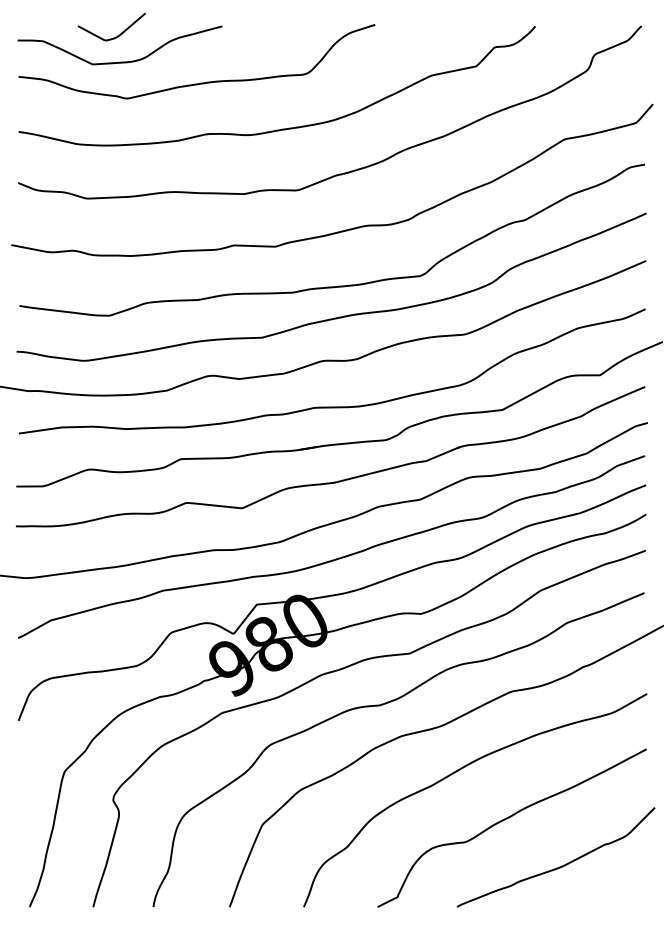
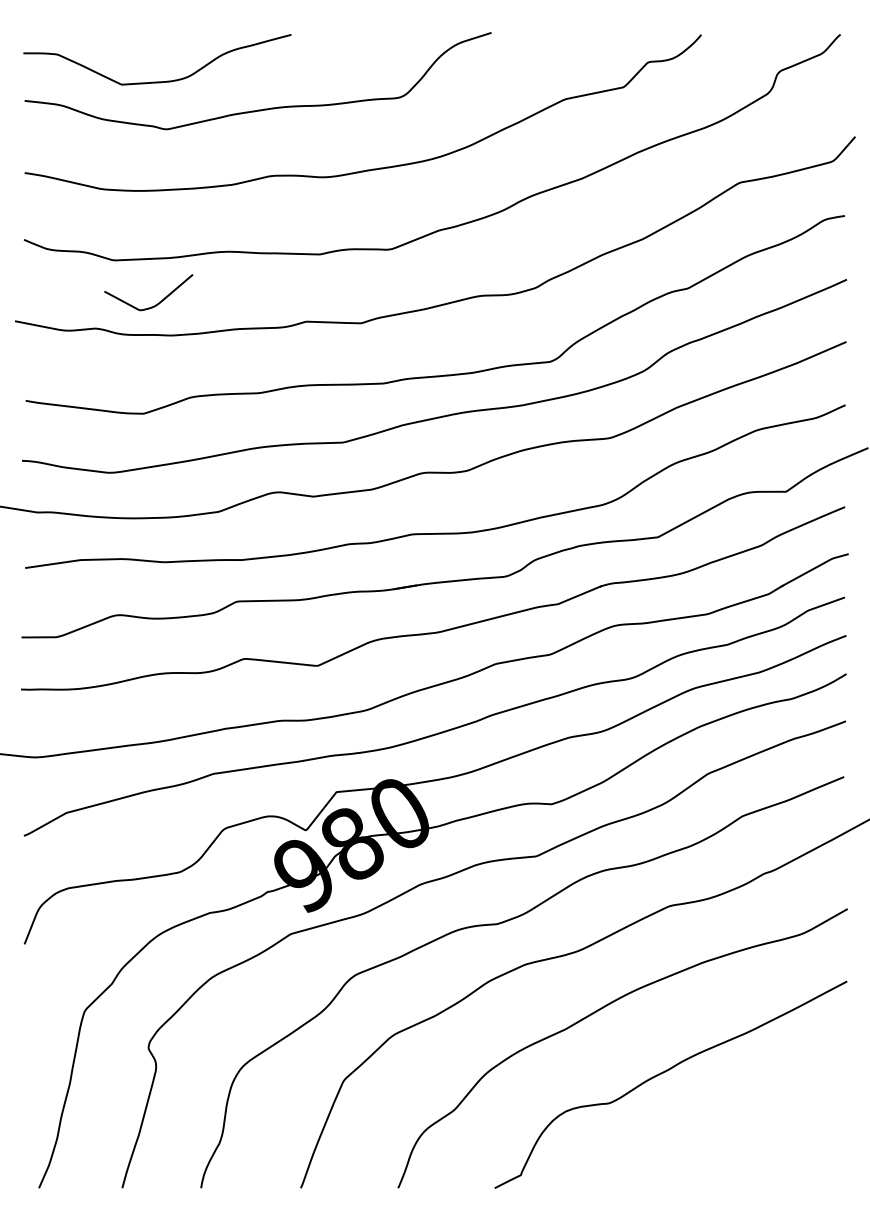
curve: (117, 36) -> (155, 304), moved
curve: (559, 866) -> (732, 1135), removed

